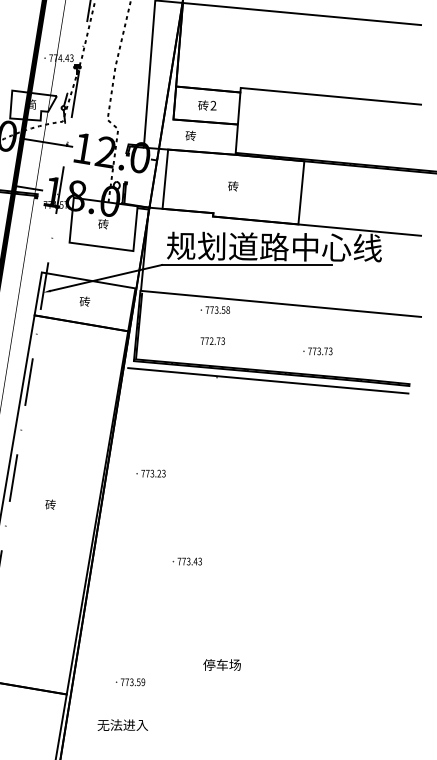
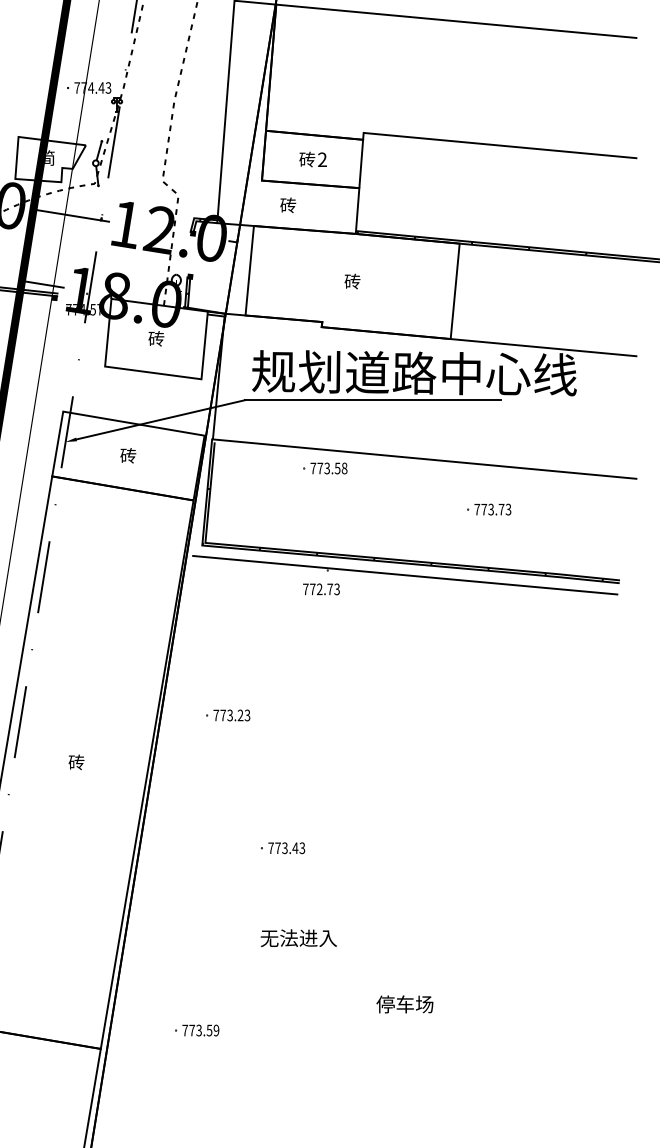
text: (212, 340) -> (320, 588), moved
text: (317, 351) -> (488, 509), moved
text: (221, 664) -> (404, 1003), moved
text: (122, 724) -> (298, 937), moved

